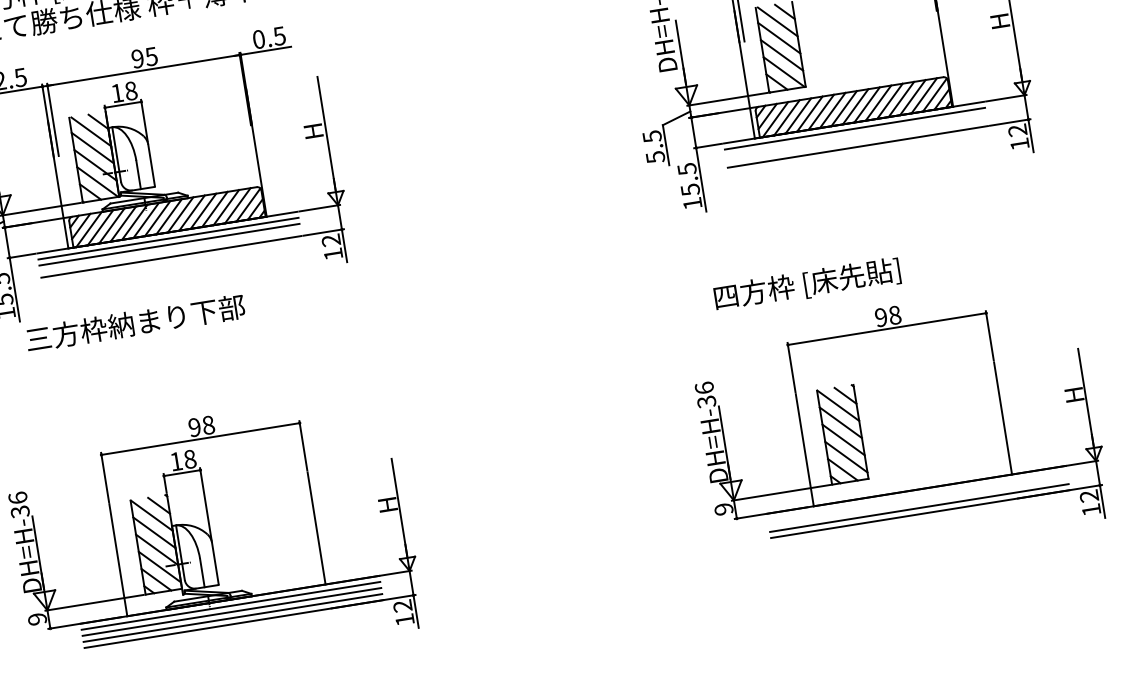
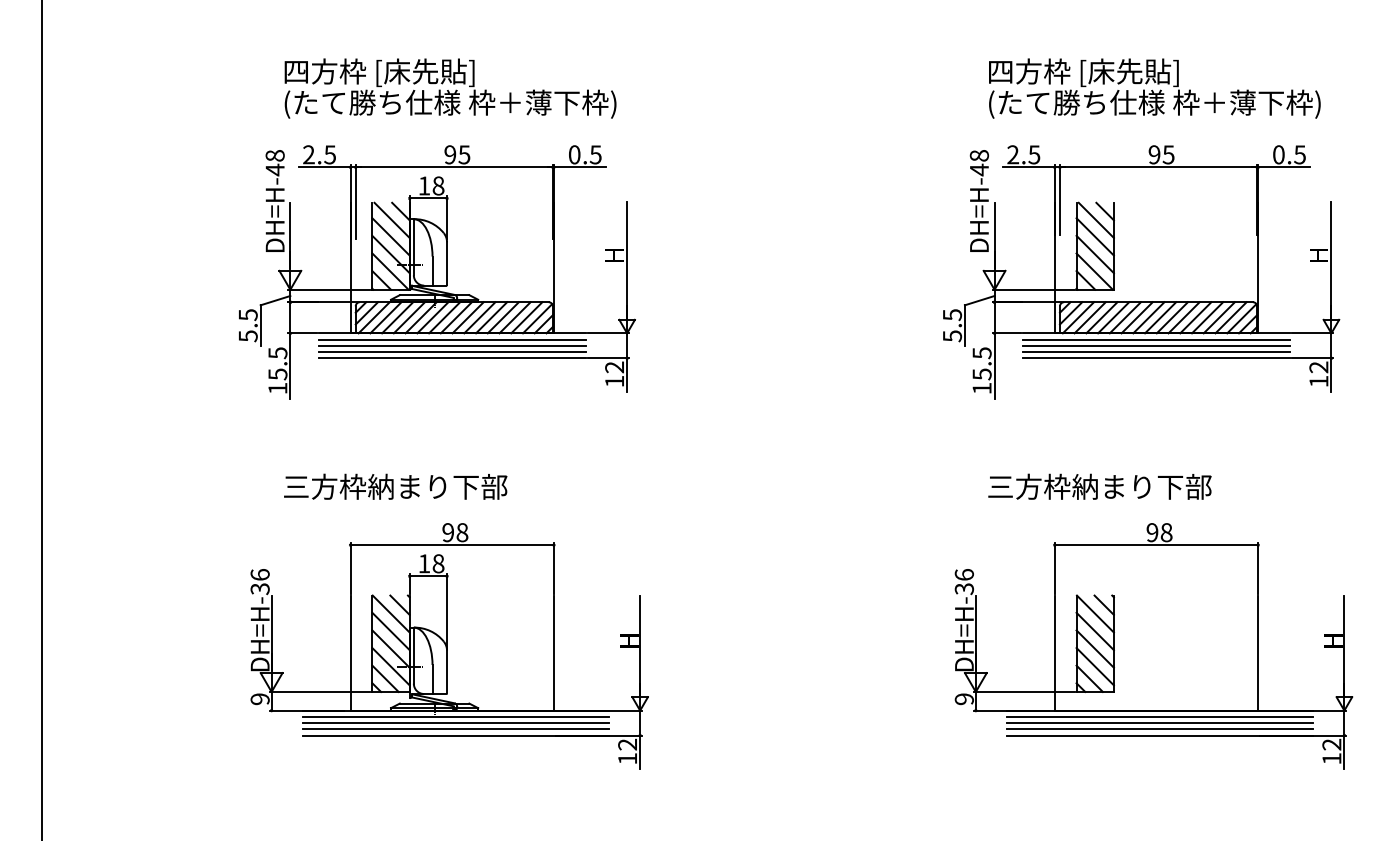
line: (855, 134) -> (1156, 345), added
line: (857, 141) -> (1156, 352), added
line: (169, 251) -> (451, 352), added
text: (822, 281) -> (1099, 487), 四方枠 [床先貼] -> 三方枠納まり下部
text: (135, 322) -> (395, 486), moved
line: (916, 495) -> (1159, 716), added
line: (917, 502) -> (1159, 723), added

